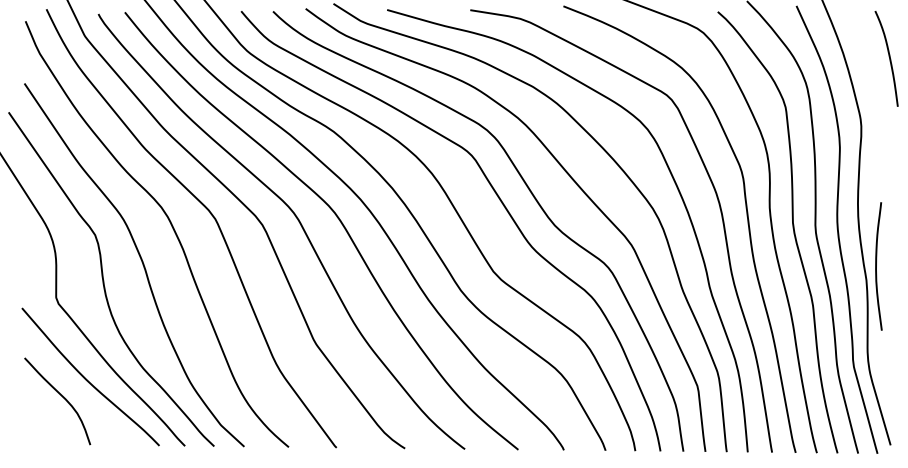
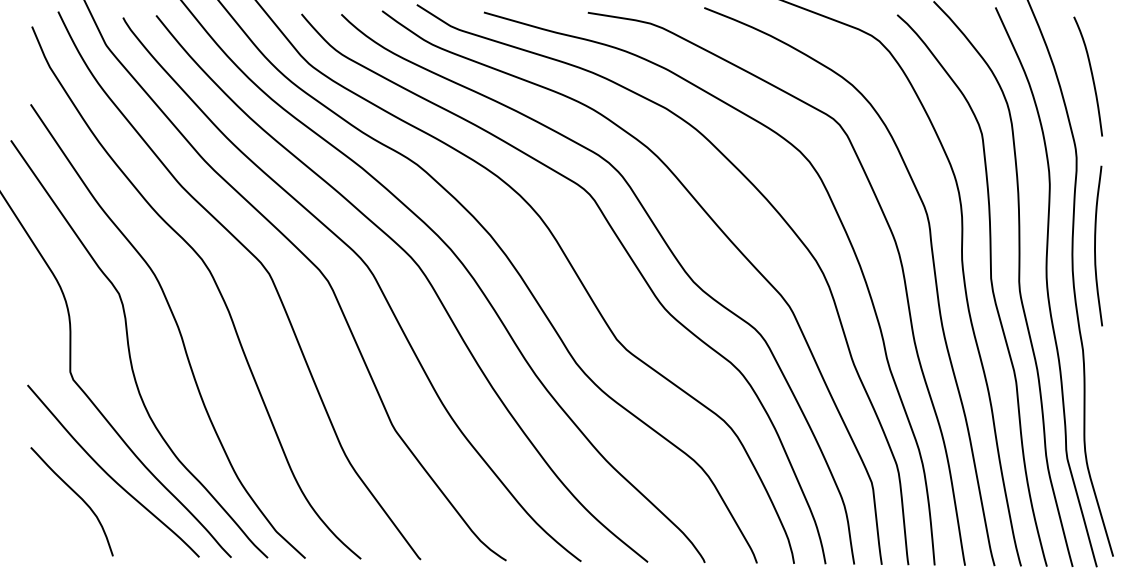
curve: (889, 58) -> (1091, 76), moved
curve: (876, 266) -> (1095, 245), moved

